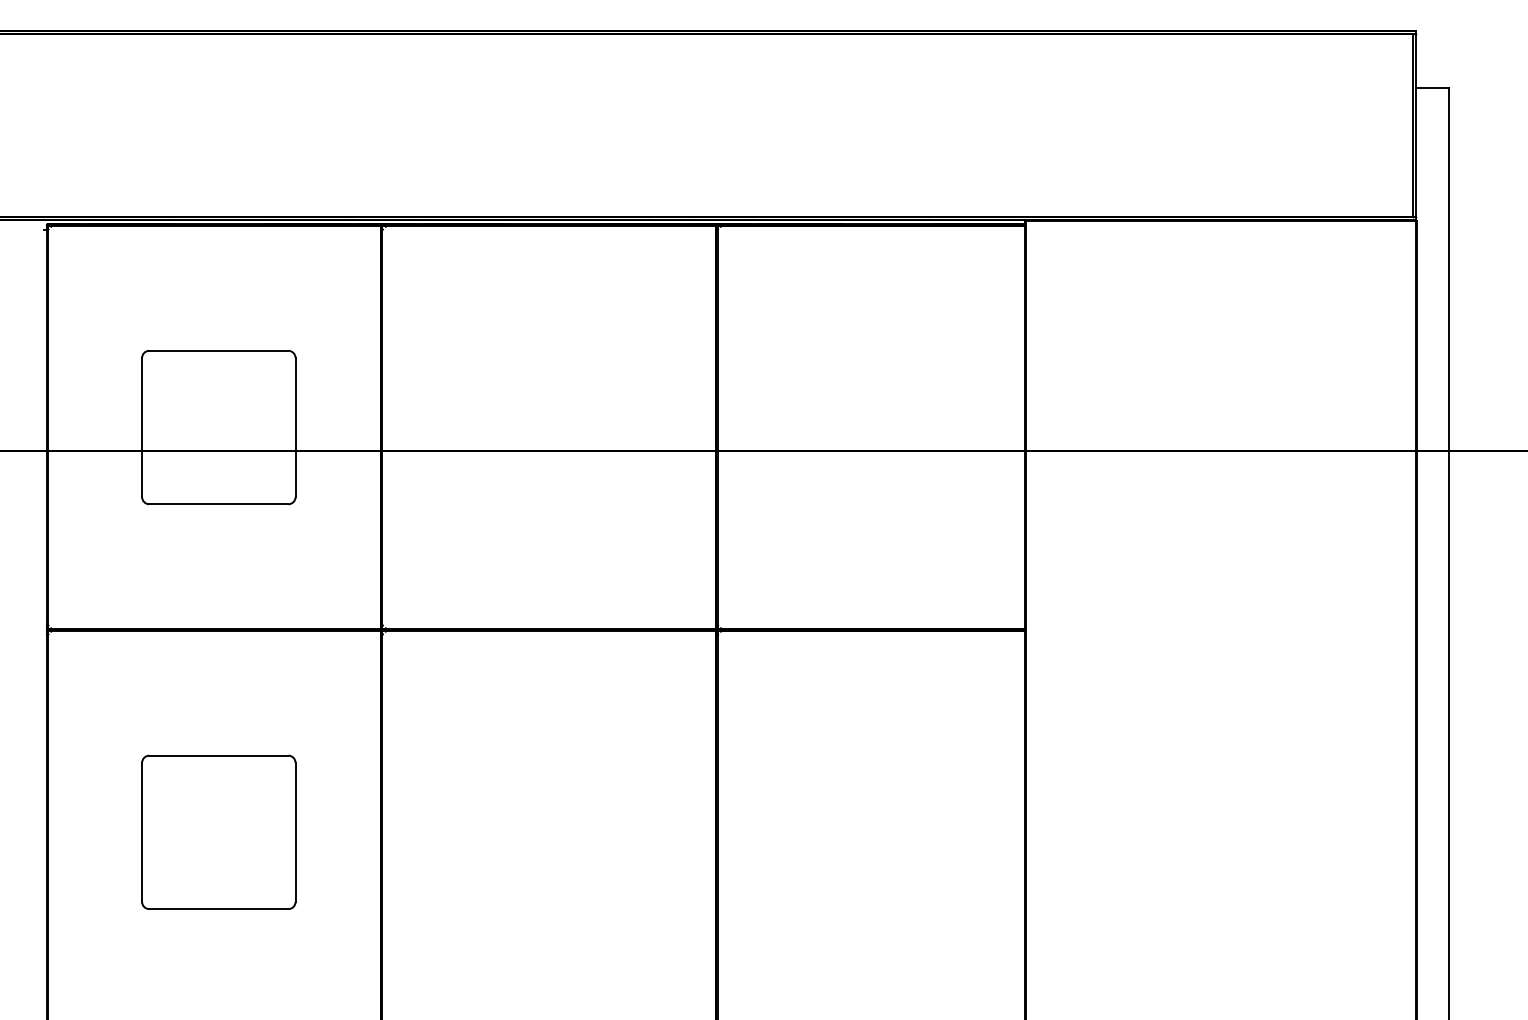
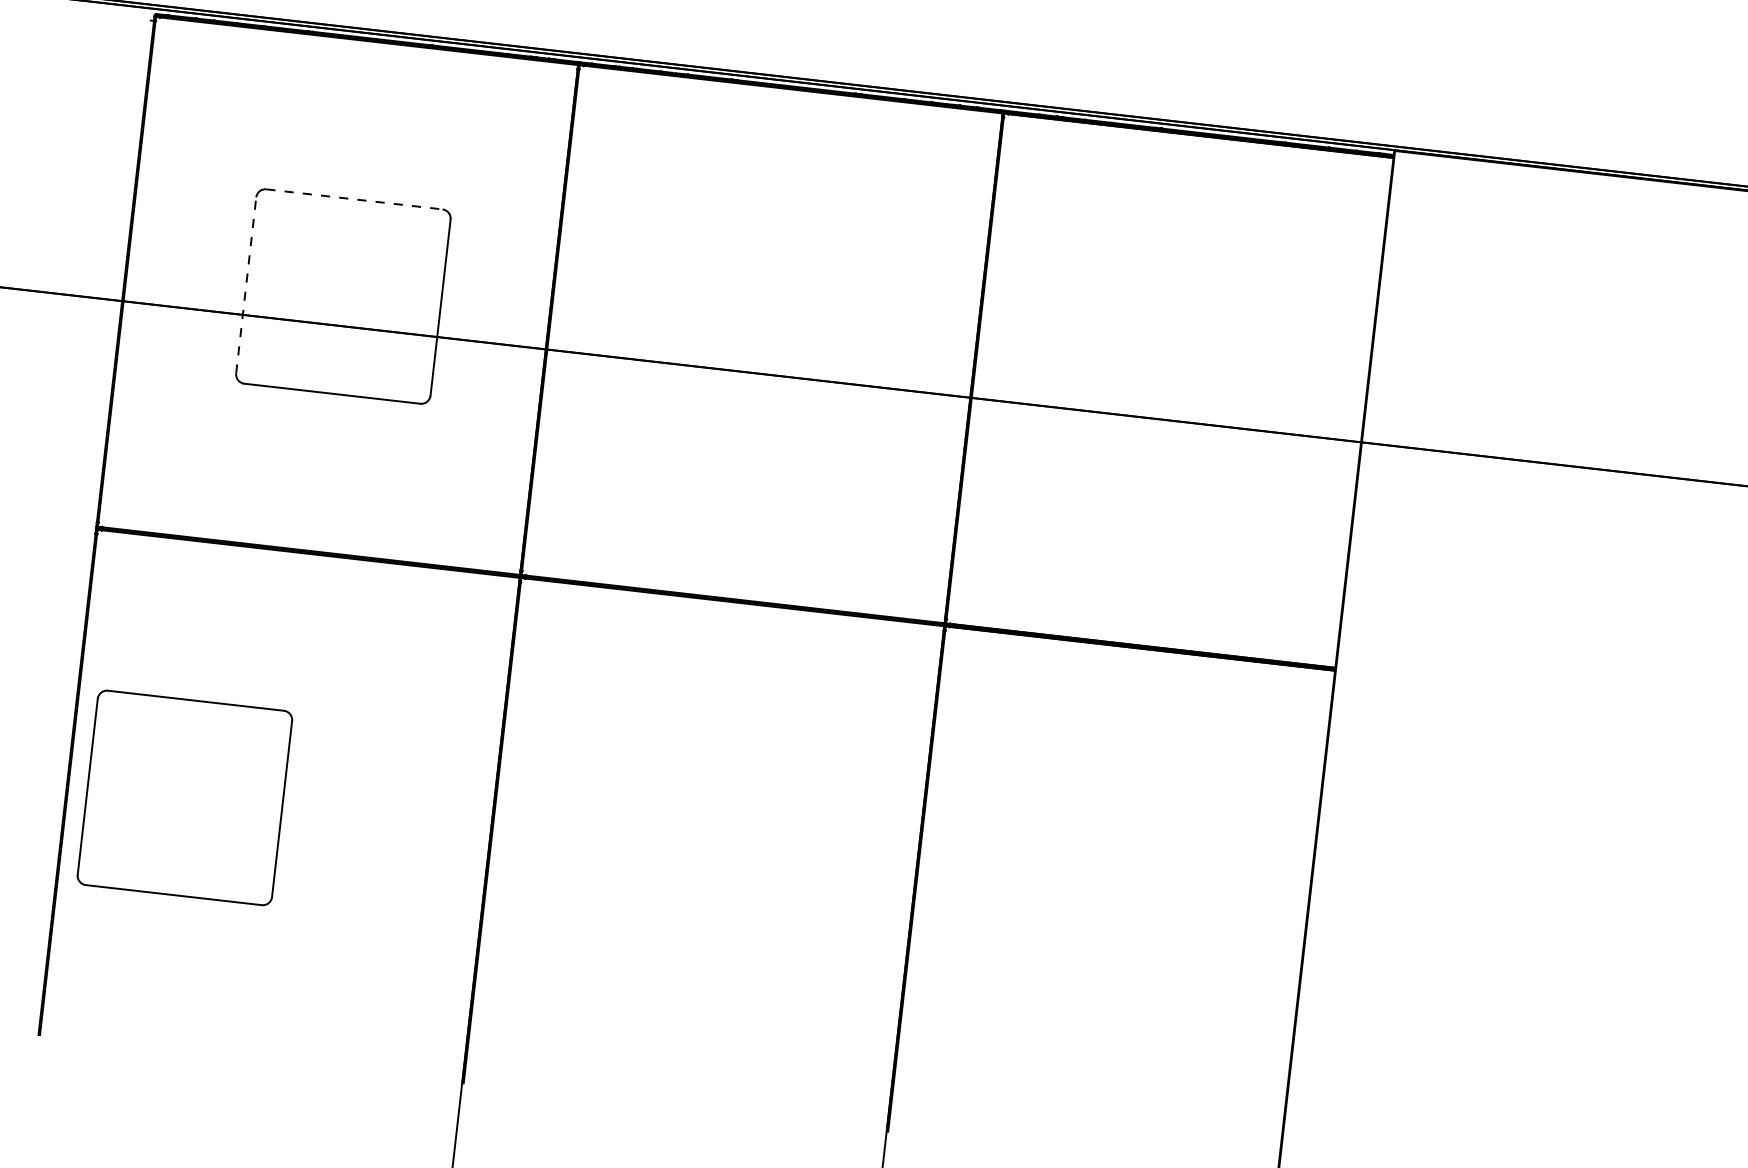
line: (218, 350) -> (354, 198), solid -> dashed
line: (142, 427) -> (246, 285), solid -> dashed
part: (218, 831) -> (184, 796), moved

